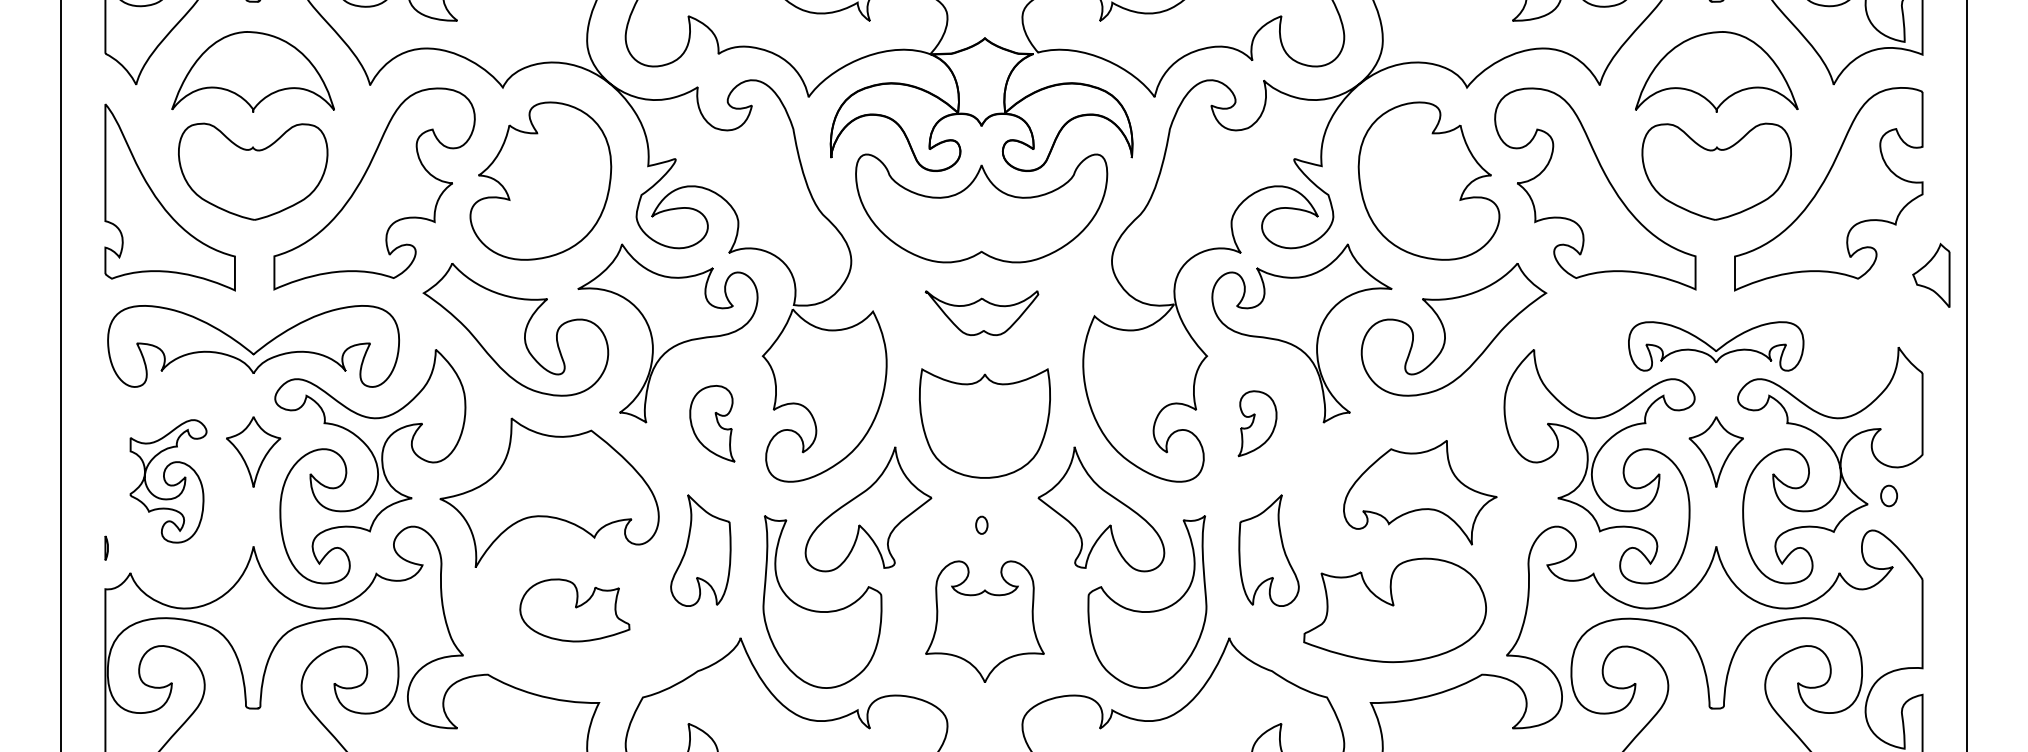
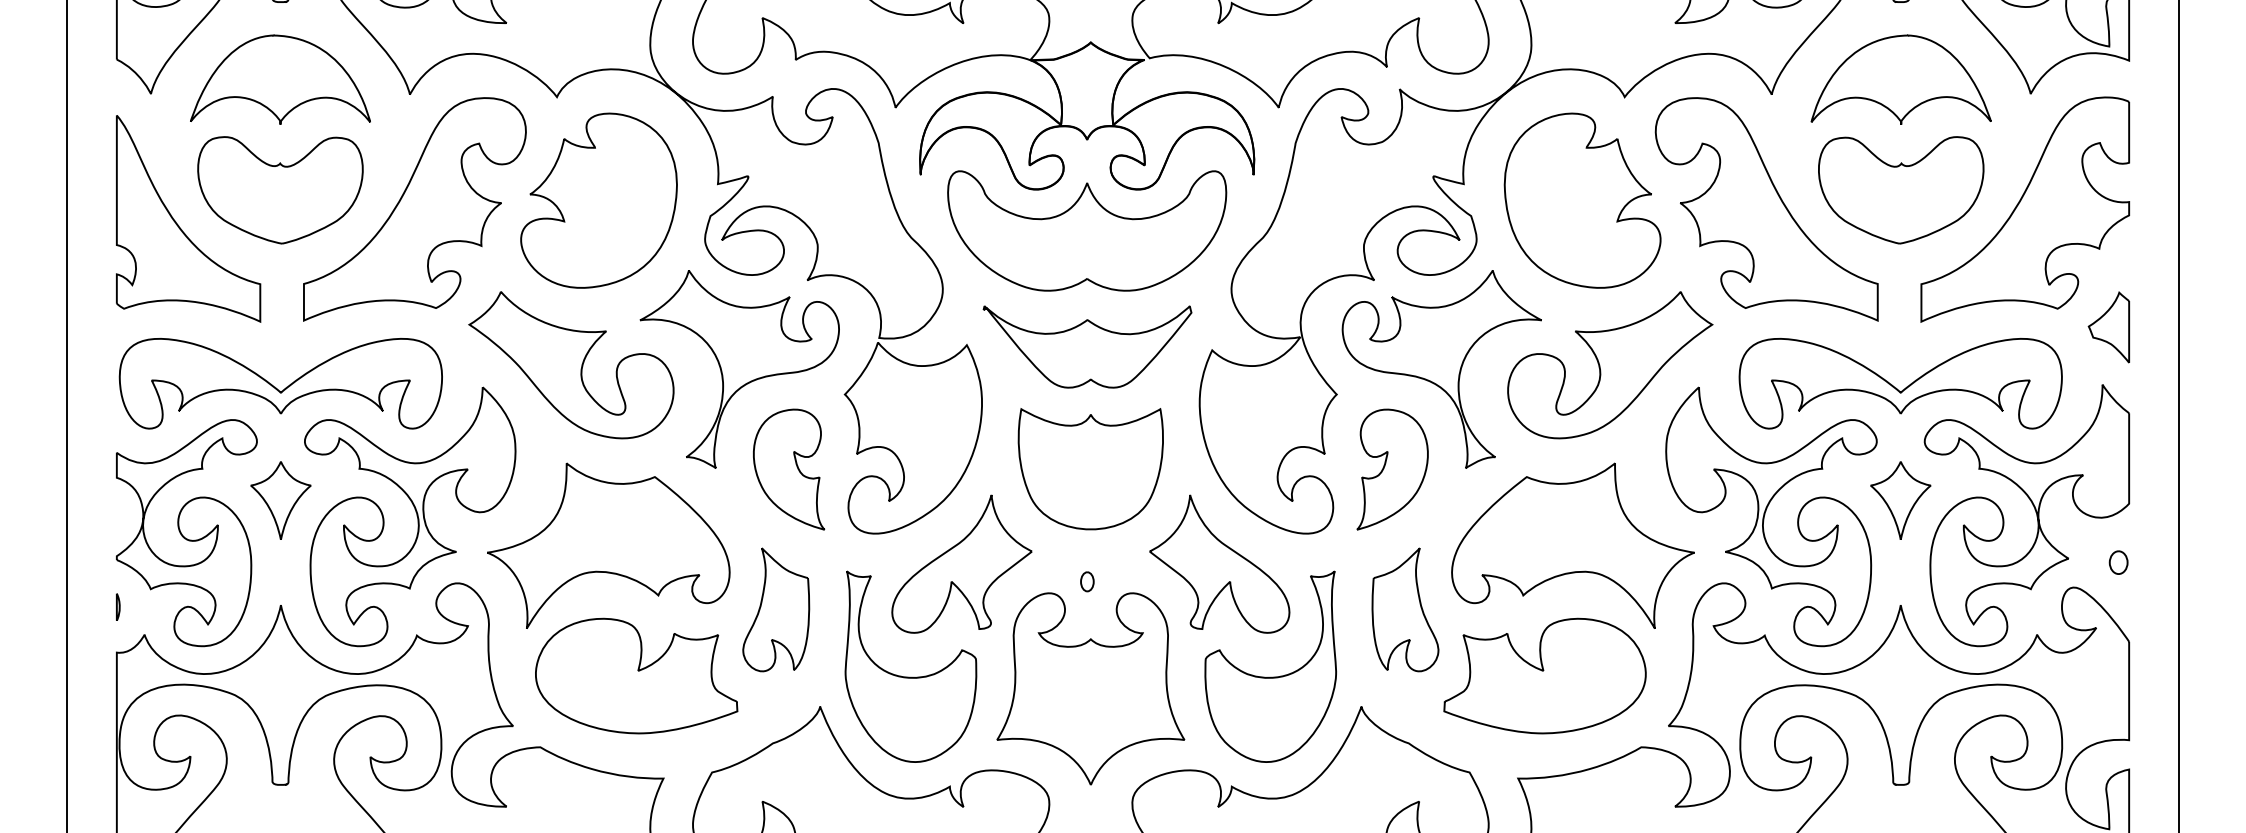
part: (1931, 274) -> (2109, 326), moved
part: (981, 312) -> (1087, 346), size x1.67
part: (1715, 346) -> (1899, 383), size x1.67
part: (712, 423) -> (789, 469), size x1.43
part: (1257, 423) -> (1392, 469), size x1.67
part: (168, 481) -> (186, 533), size x1.67
part: (1420, 492) -> (1573, 545), size x1.43
part: (1888, 495) -> (2117, 562), moved
part: (574, 610) -> (636, 676), size x1.67
part: (984, 621) -> (1090, 688), size x1.43

